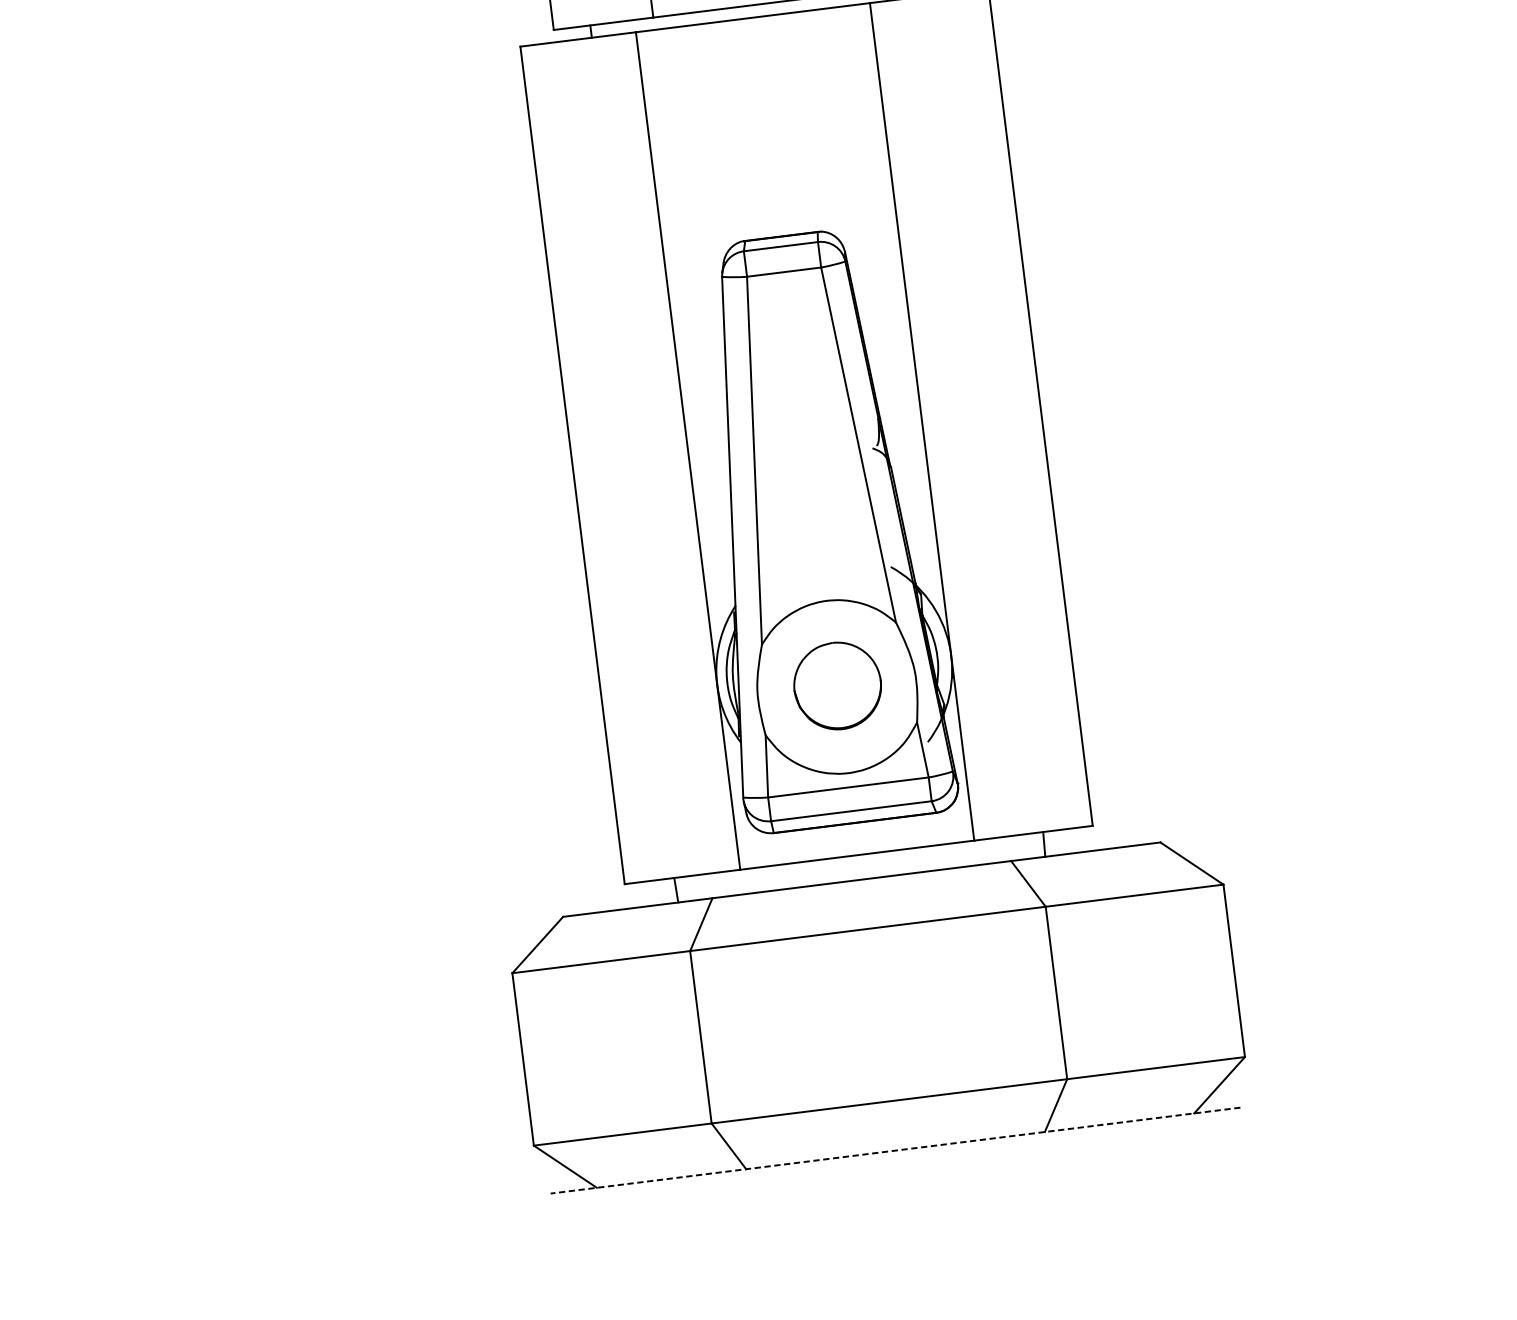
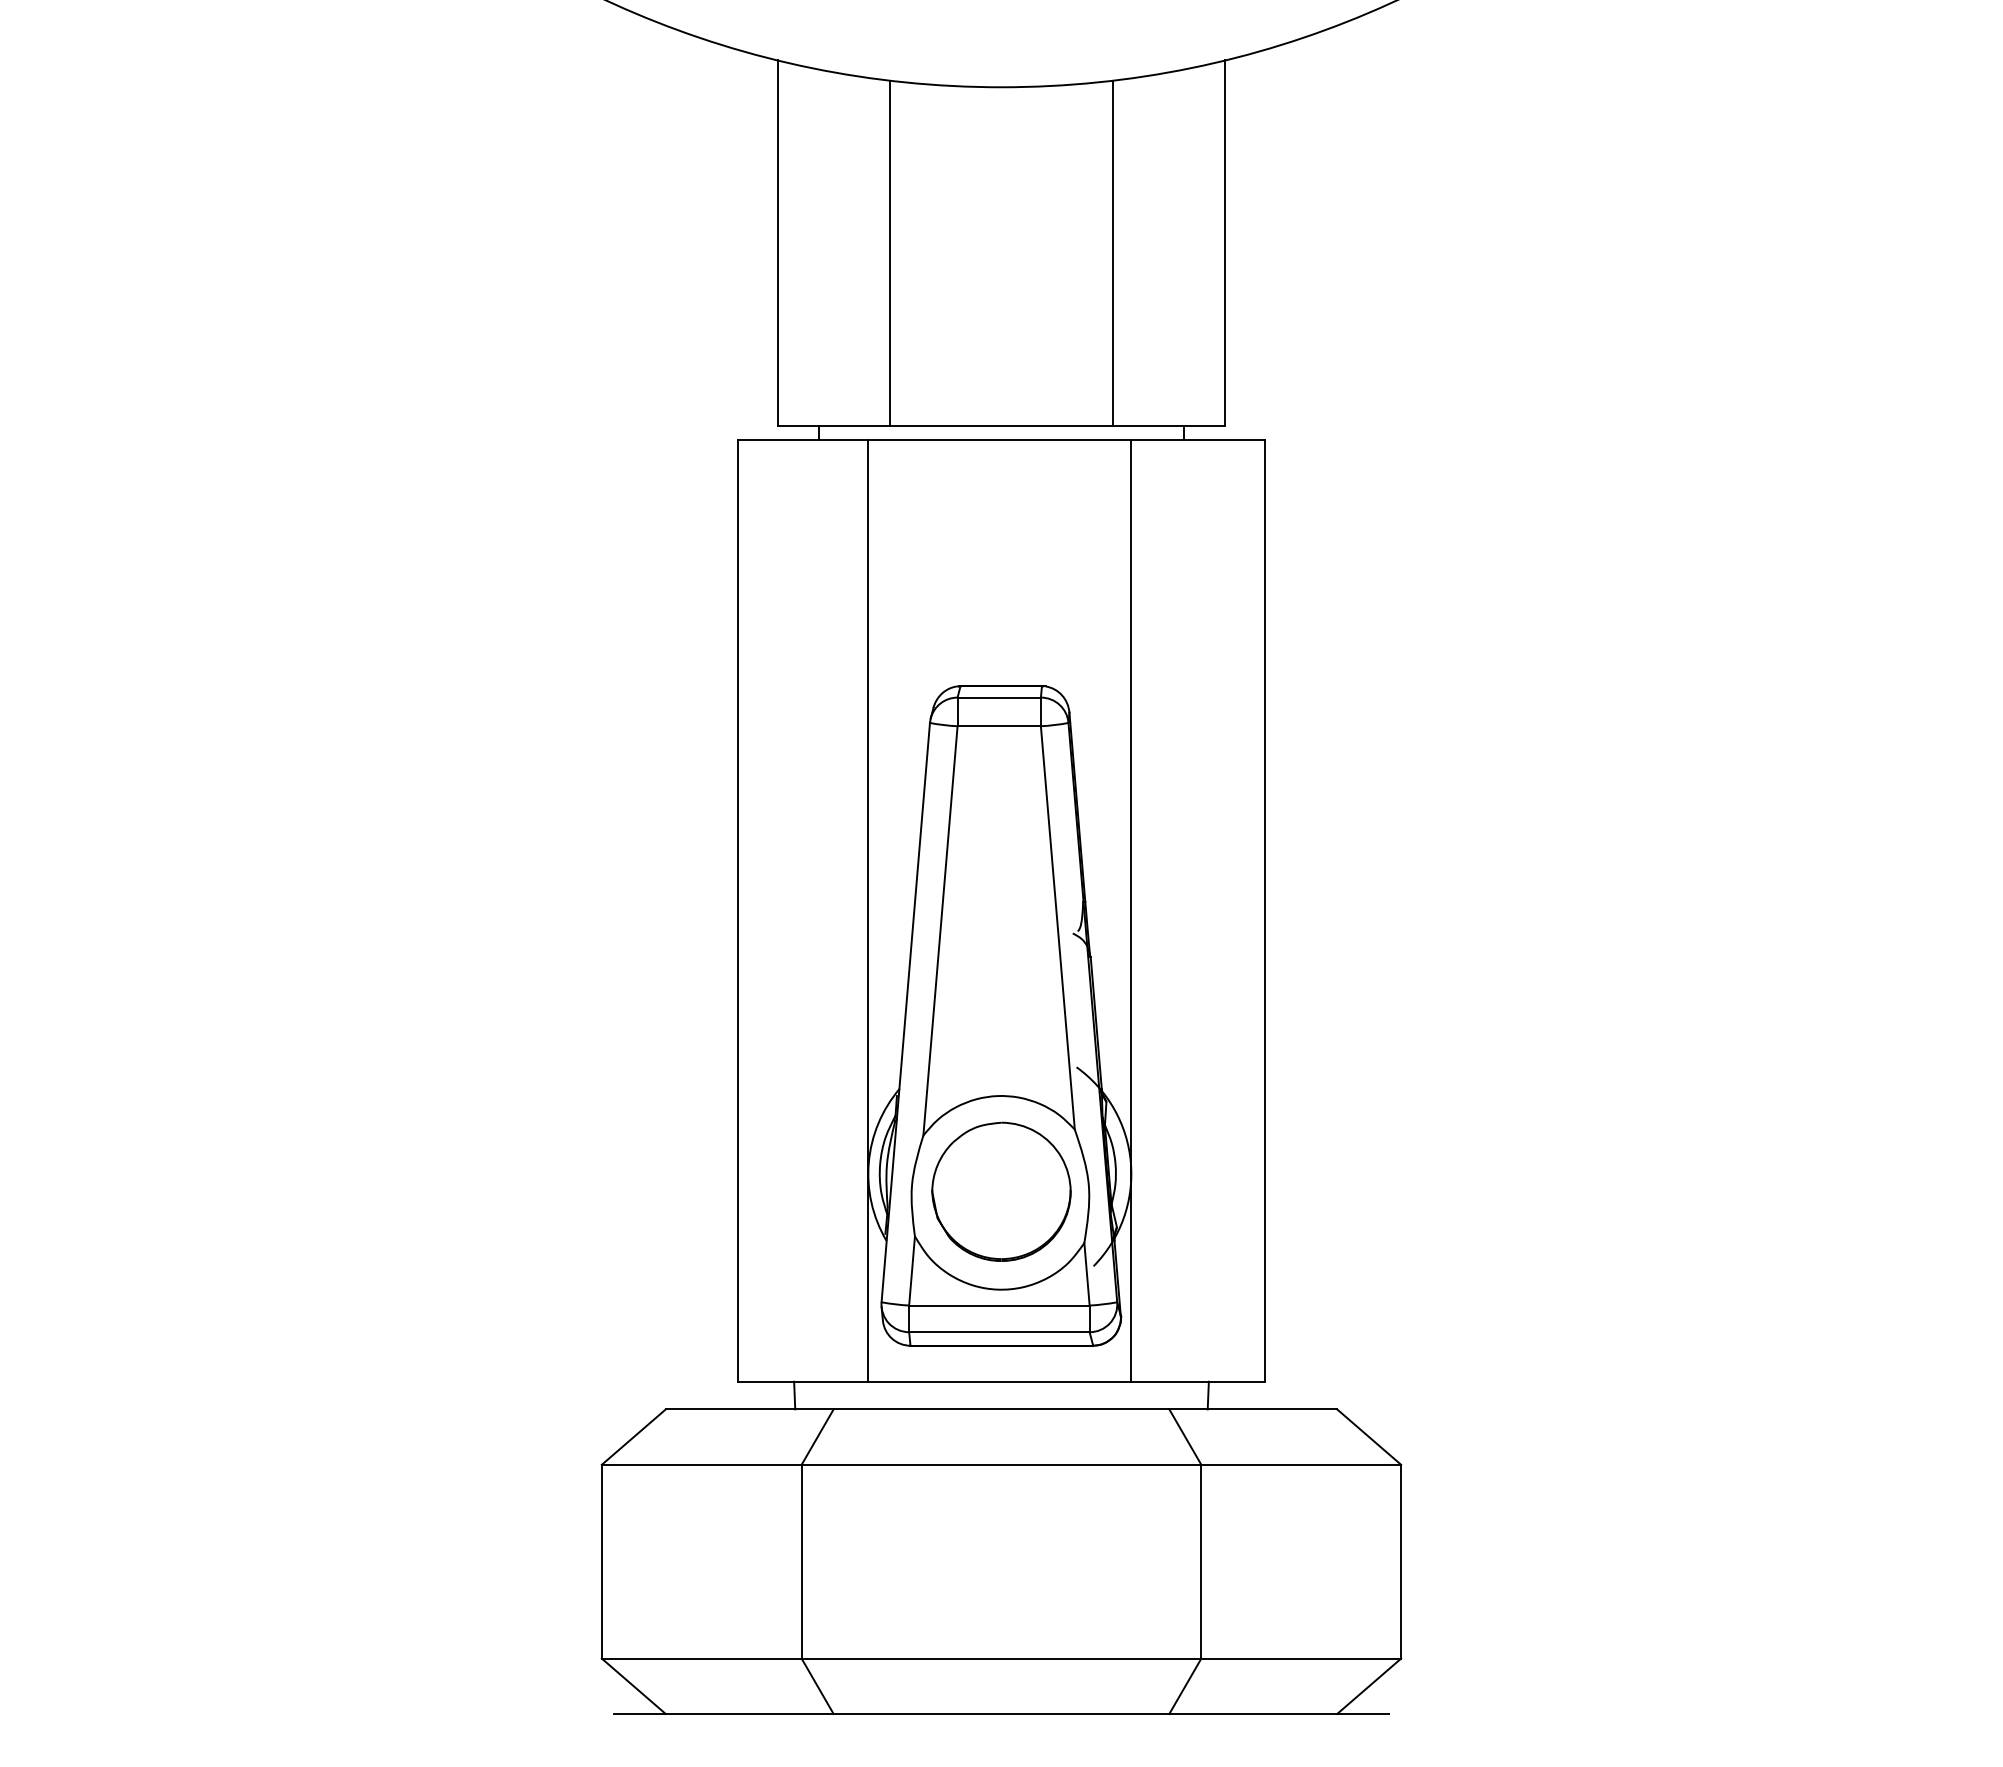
part: (837, 685) -> (1001, 1191), size x1.43
line: (895, 1150) -> (1001, 1713), dashed -> solid

